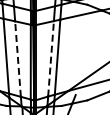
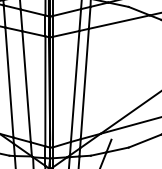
line: (51, 58) -> (75, 85), dashed -> solid
line: (18, 59) -> (27, 87), dashed -> solid

